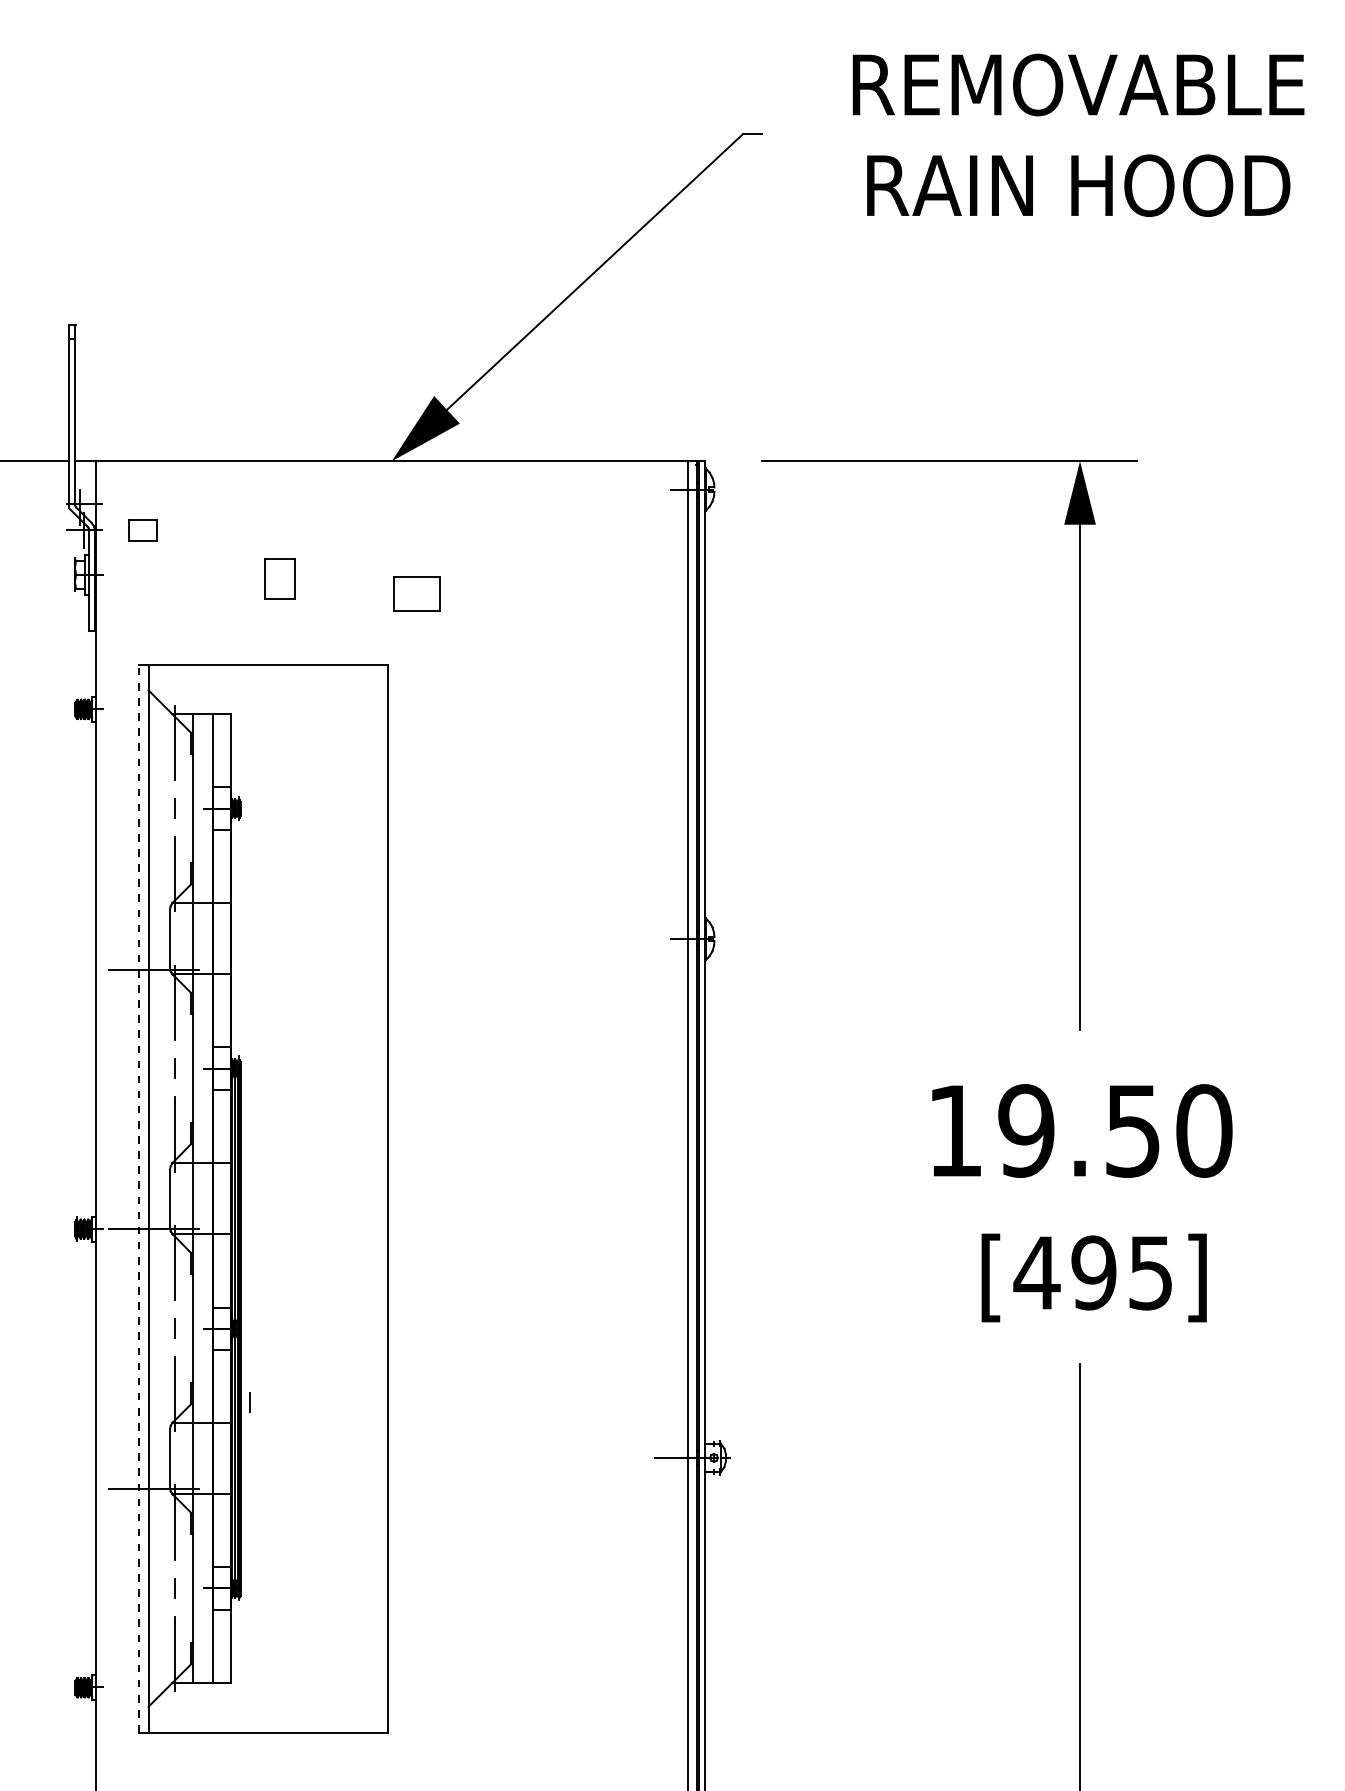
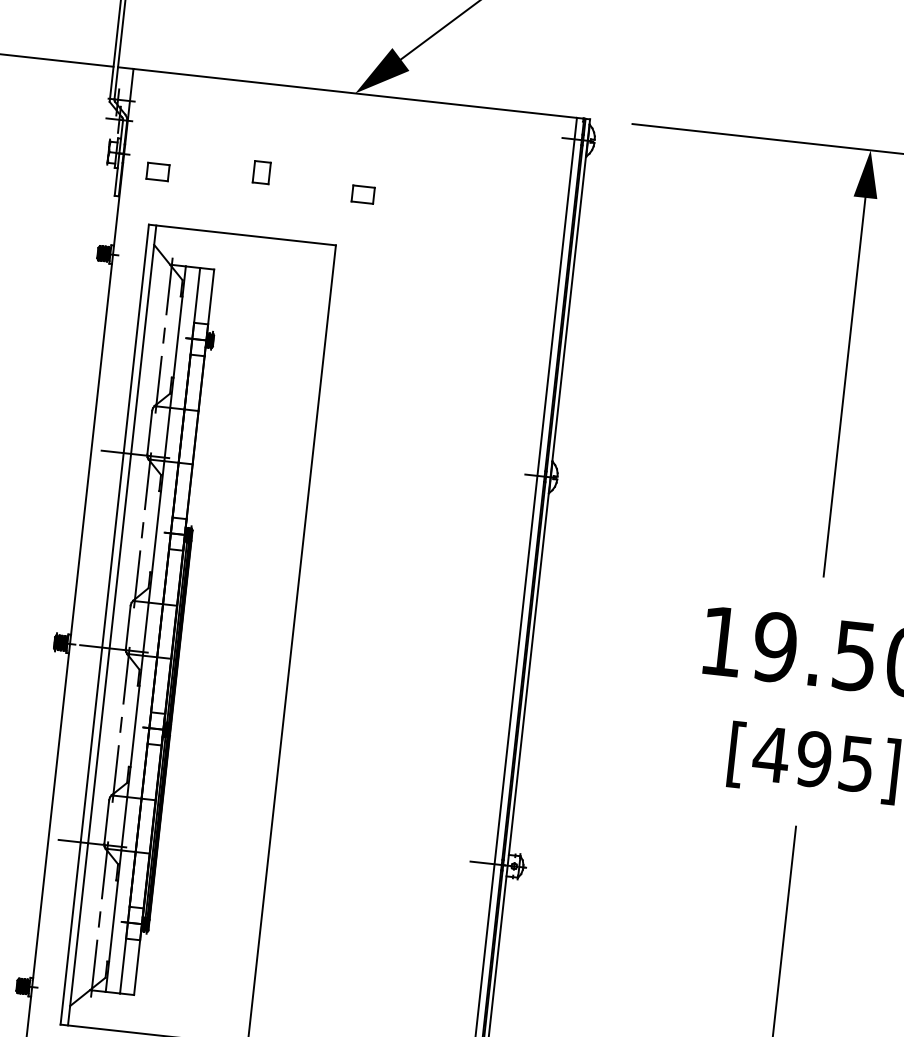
part: (142, 530) -> (157, 171), moved
part: (279, 579) -> (261, 172), size x0.71
part: (416, 593) -> (362, 194), size x0.62
line: (138, 1198) -> (104, 624), dashed -> solid
line: (249, 1402) -> (170, 786), removed

